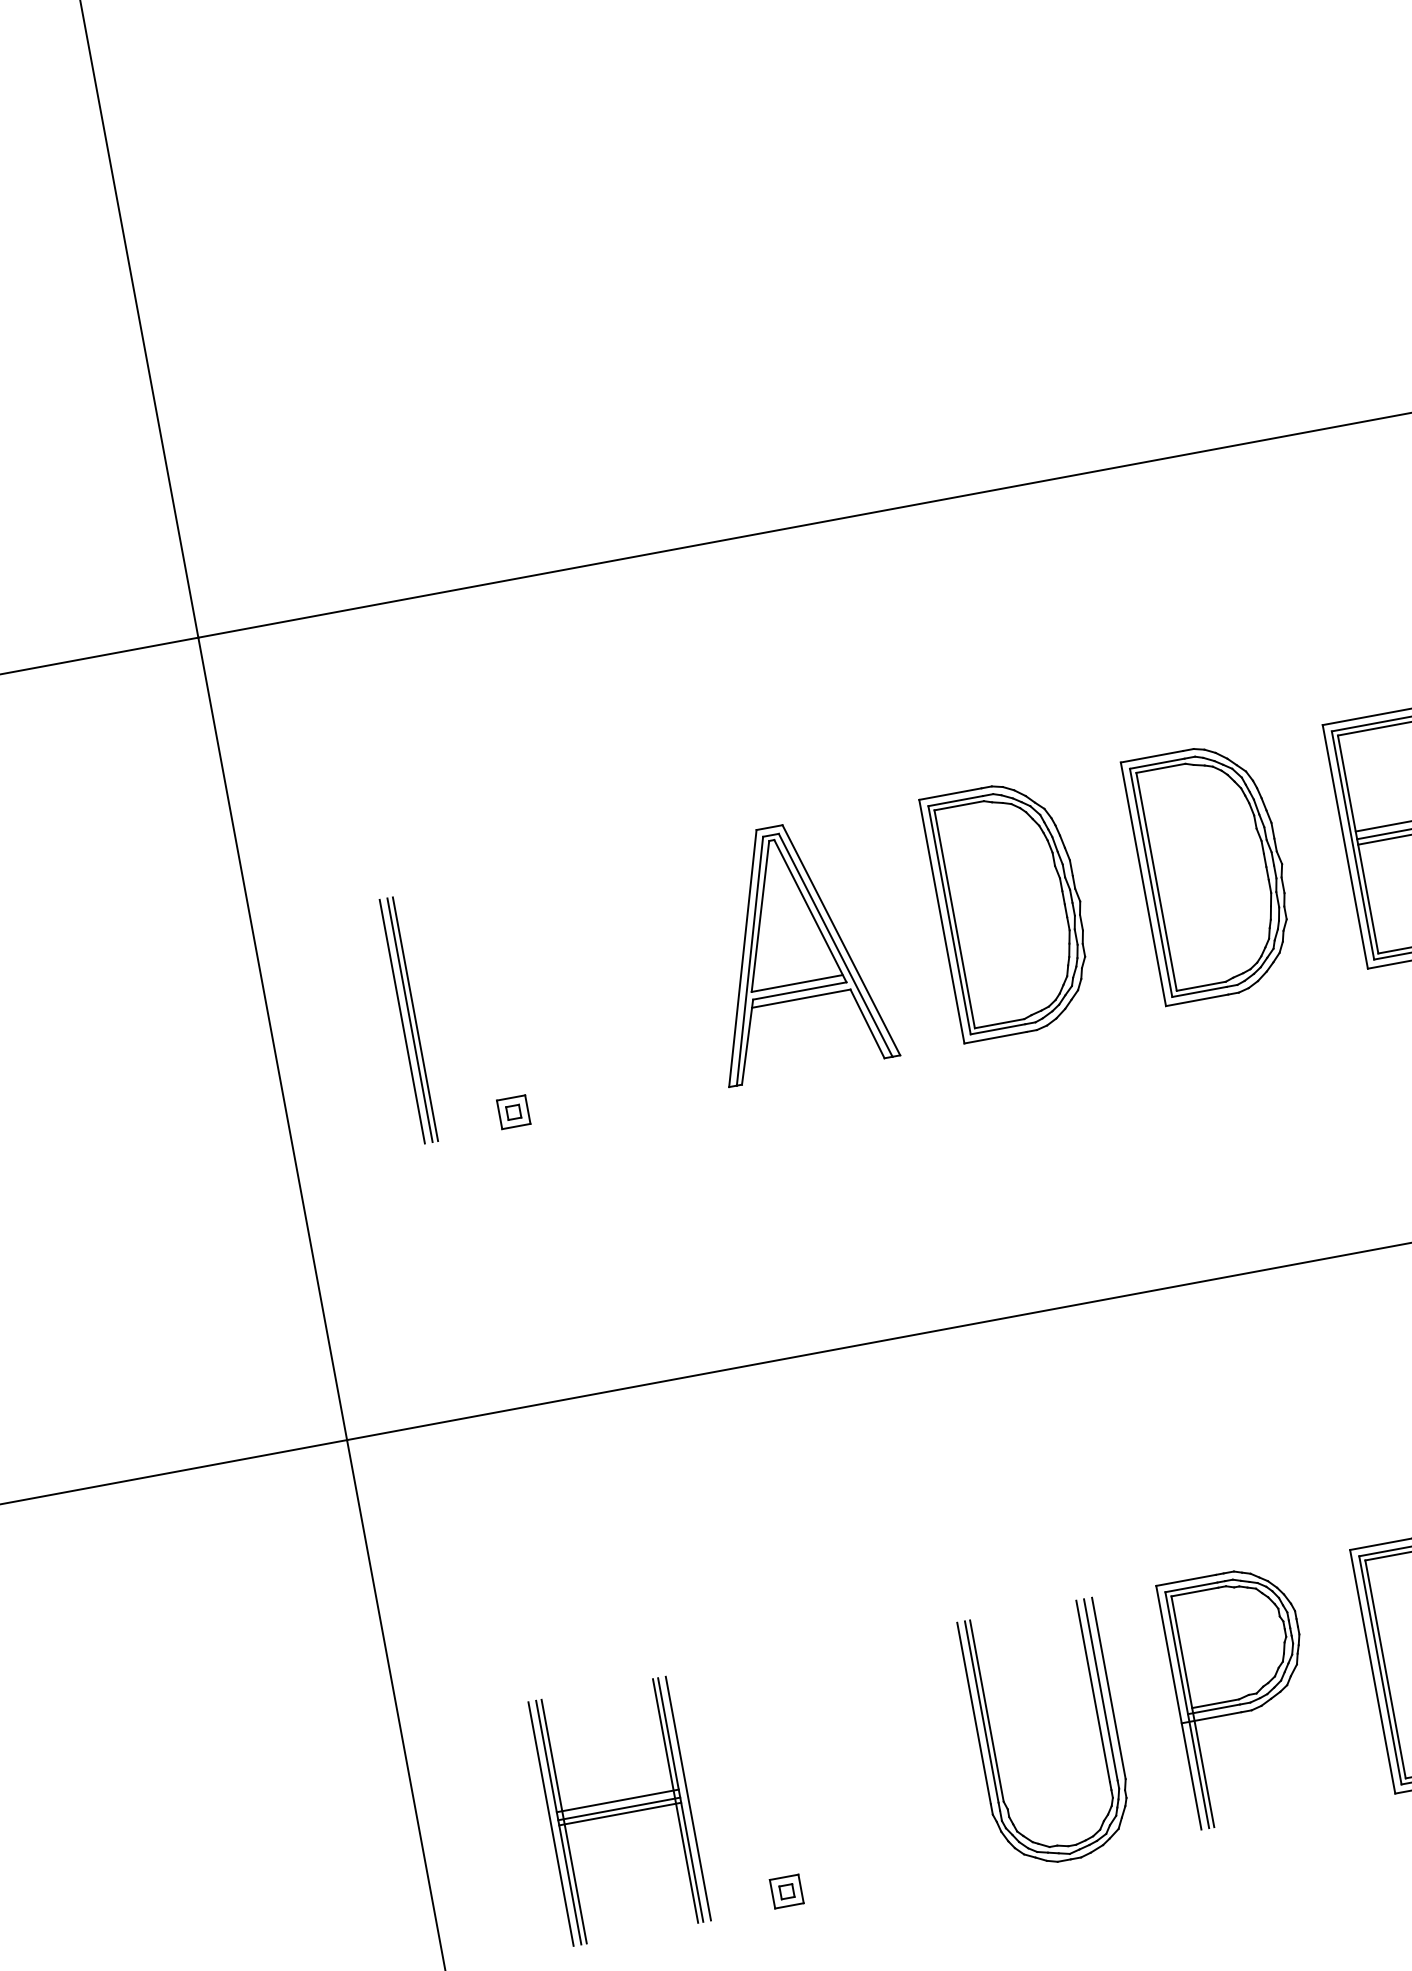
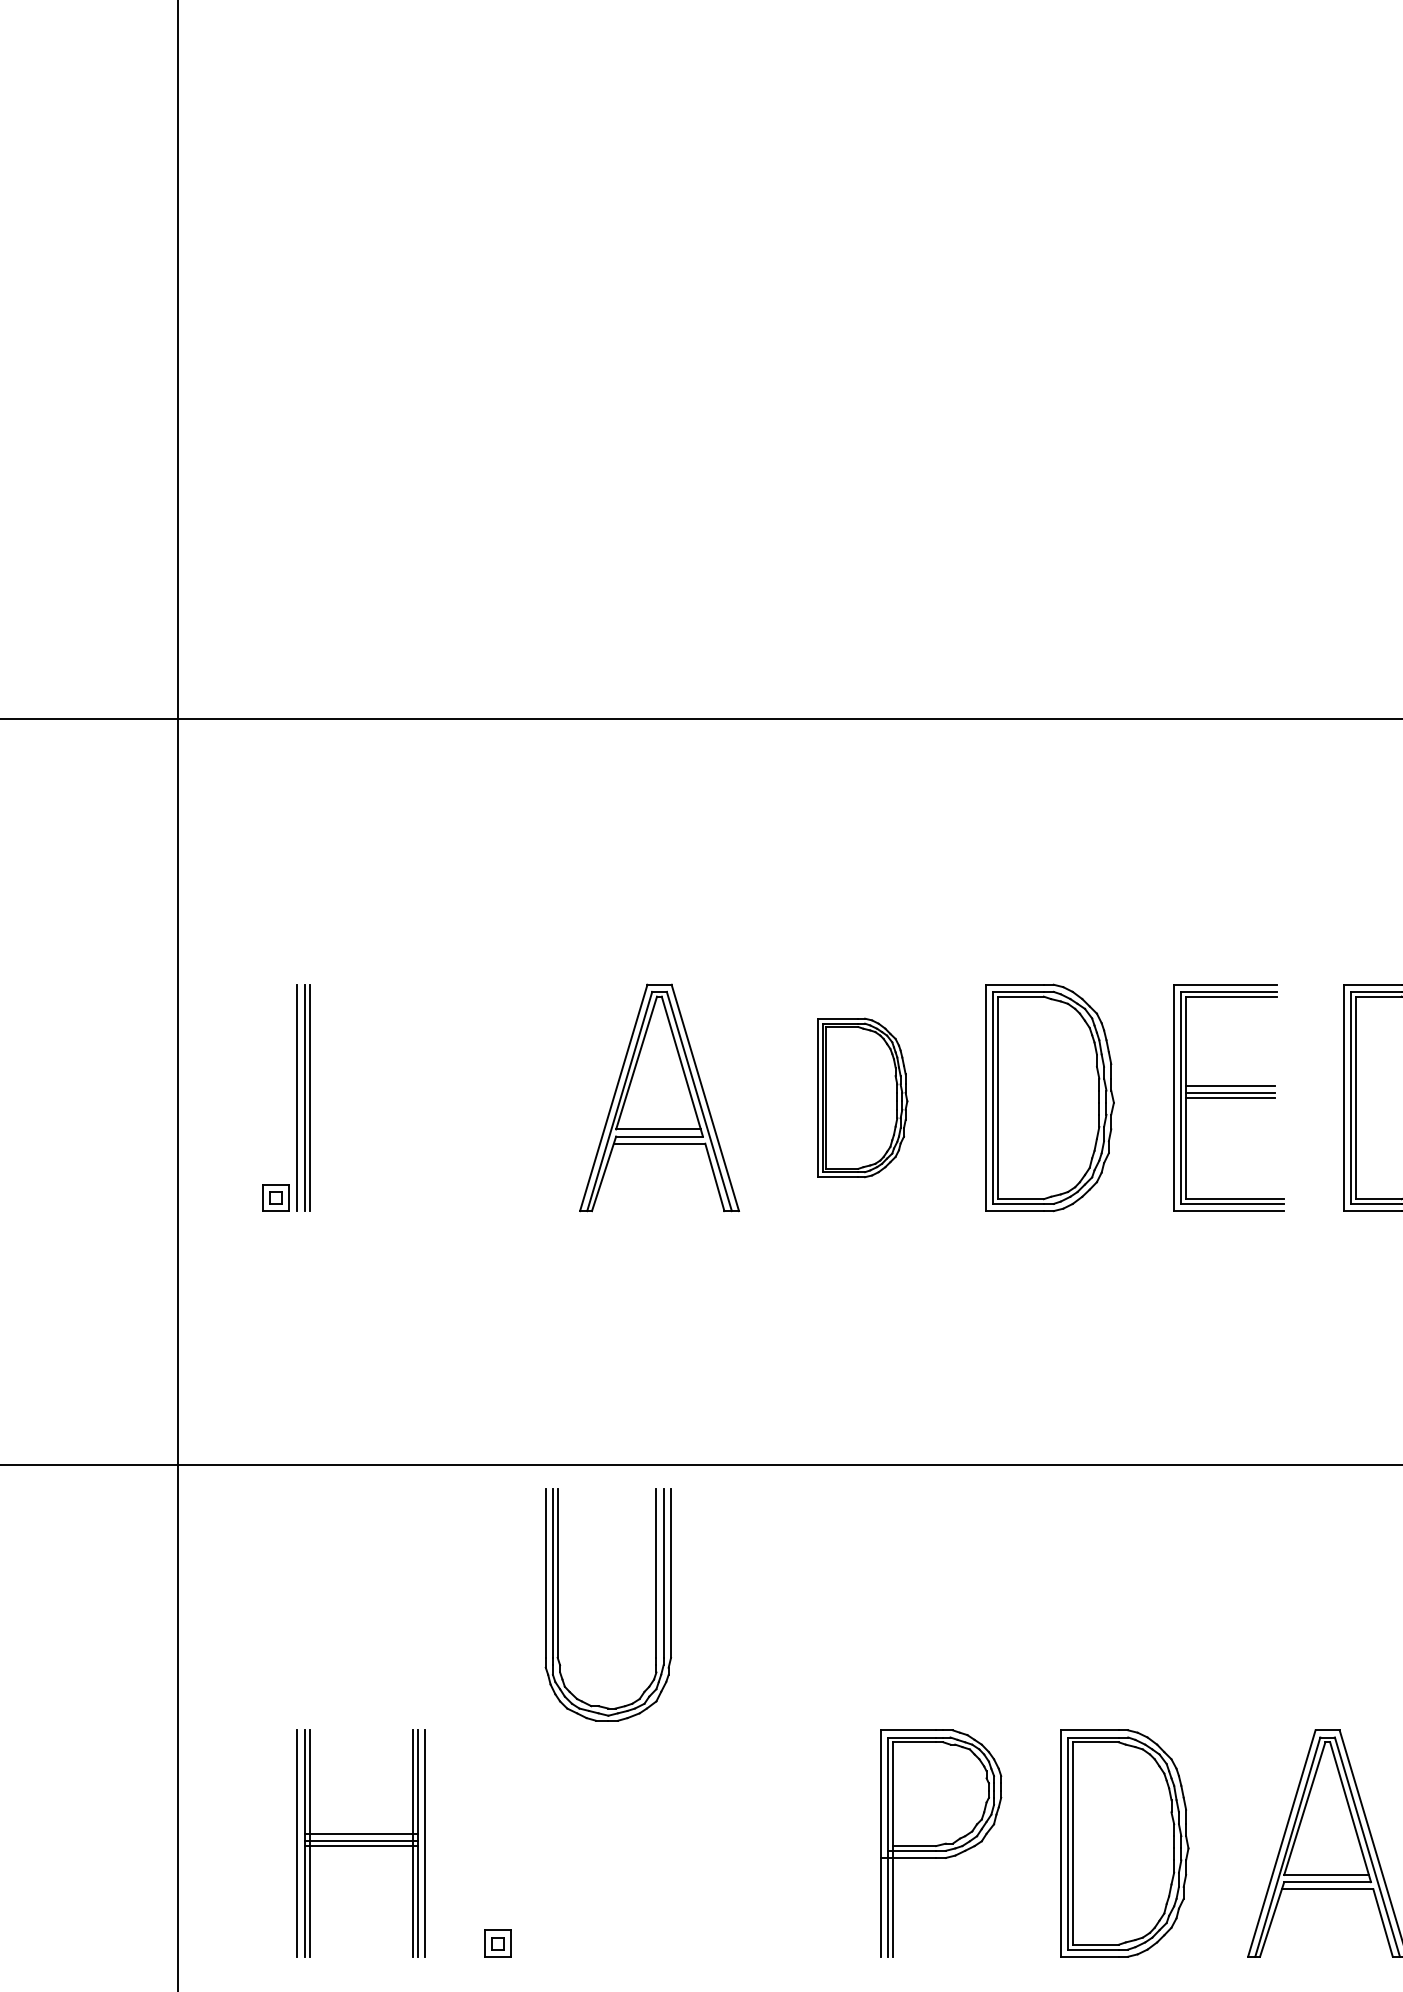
part: (1010, 908) -> (862, 1097), size x0.7
part: (512, 1112) -> (275, 1197), moved
part: (1098, 1724) -> (655, 1604), moved

